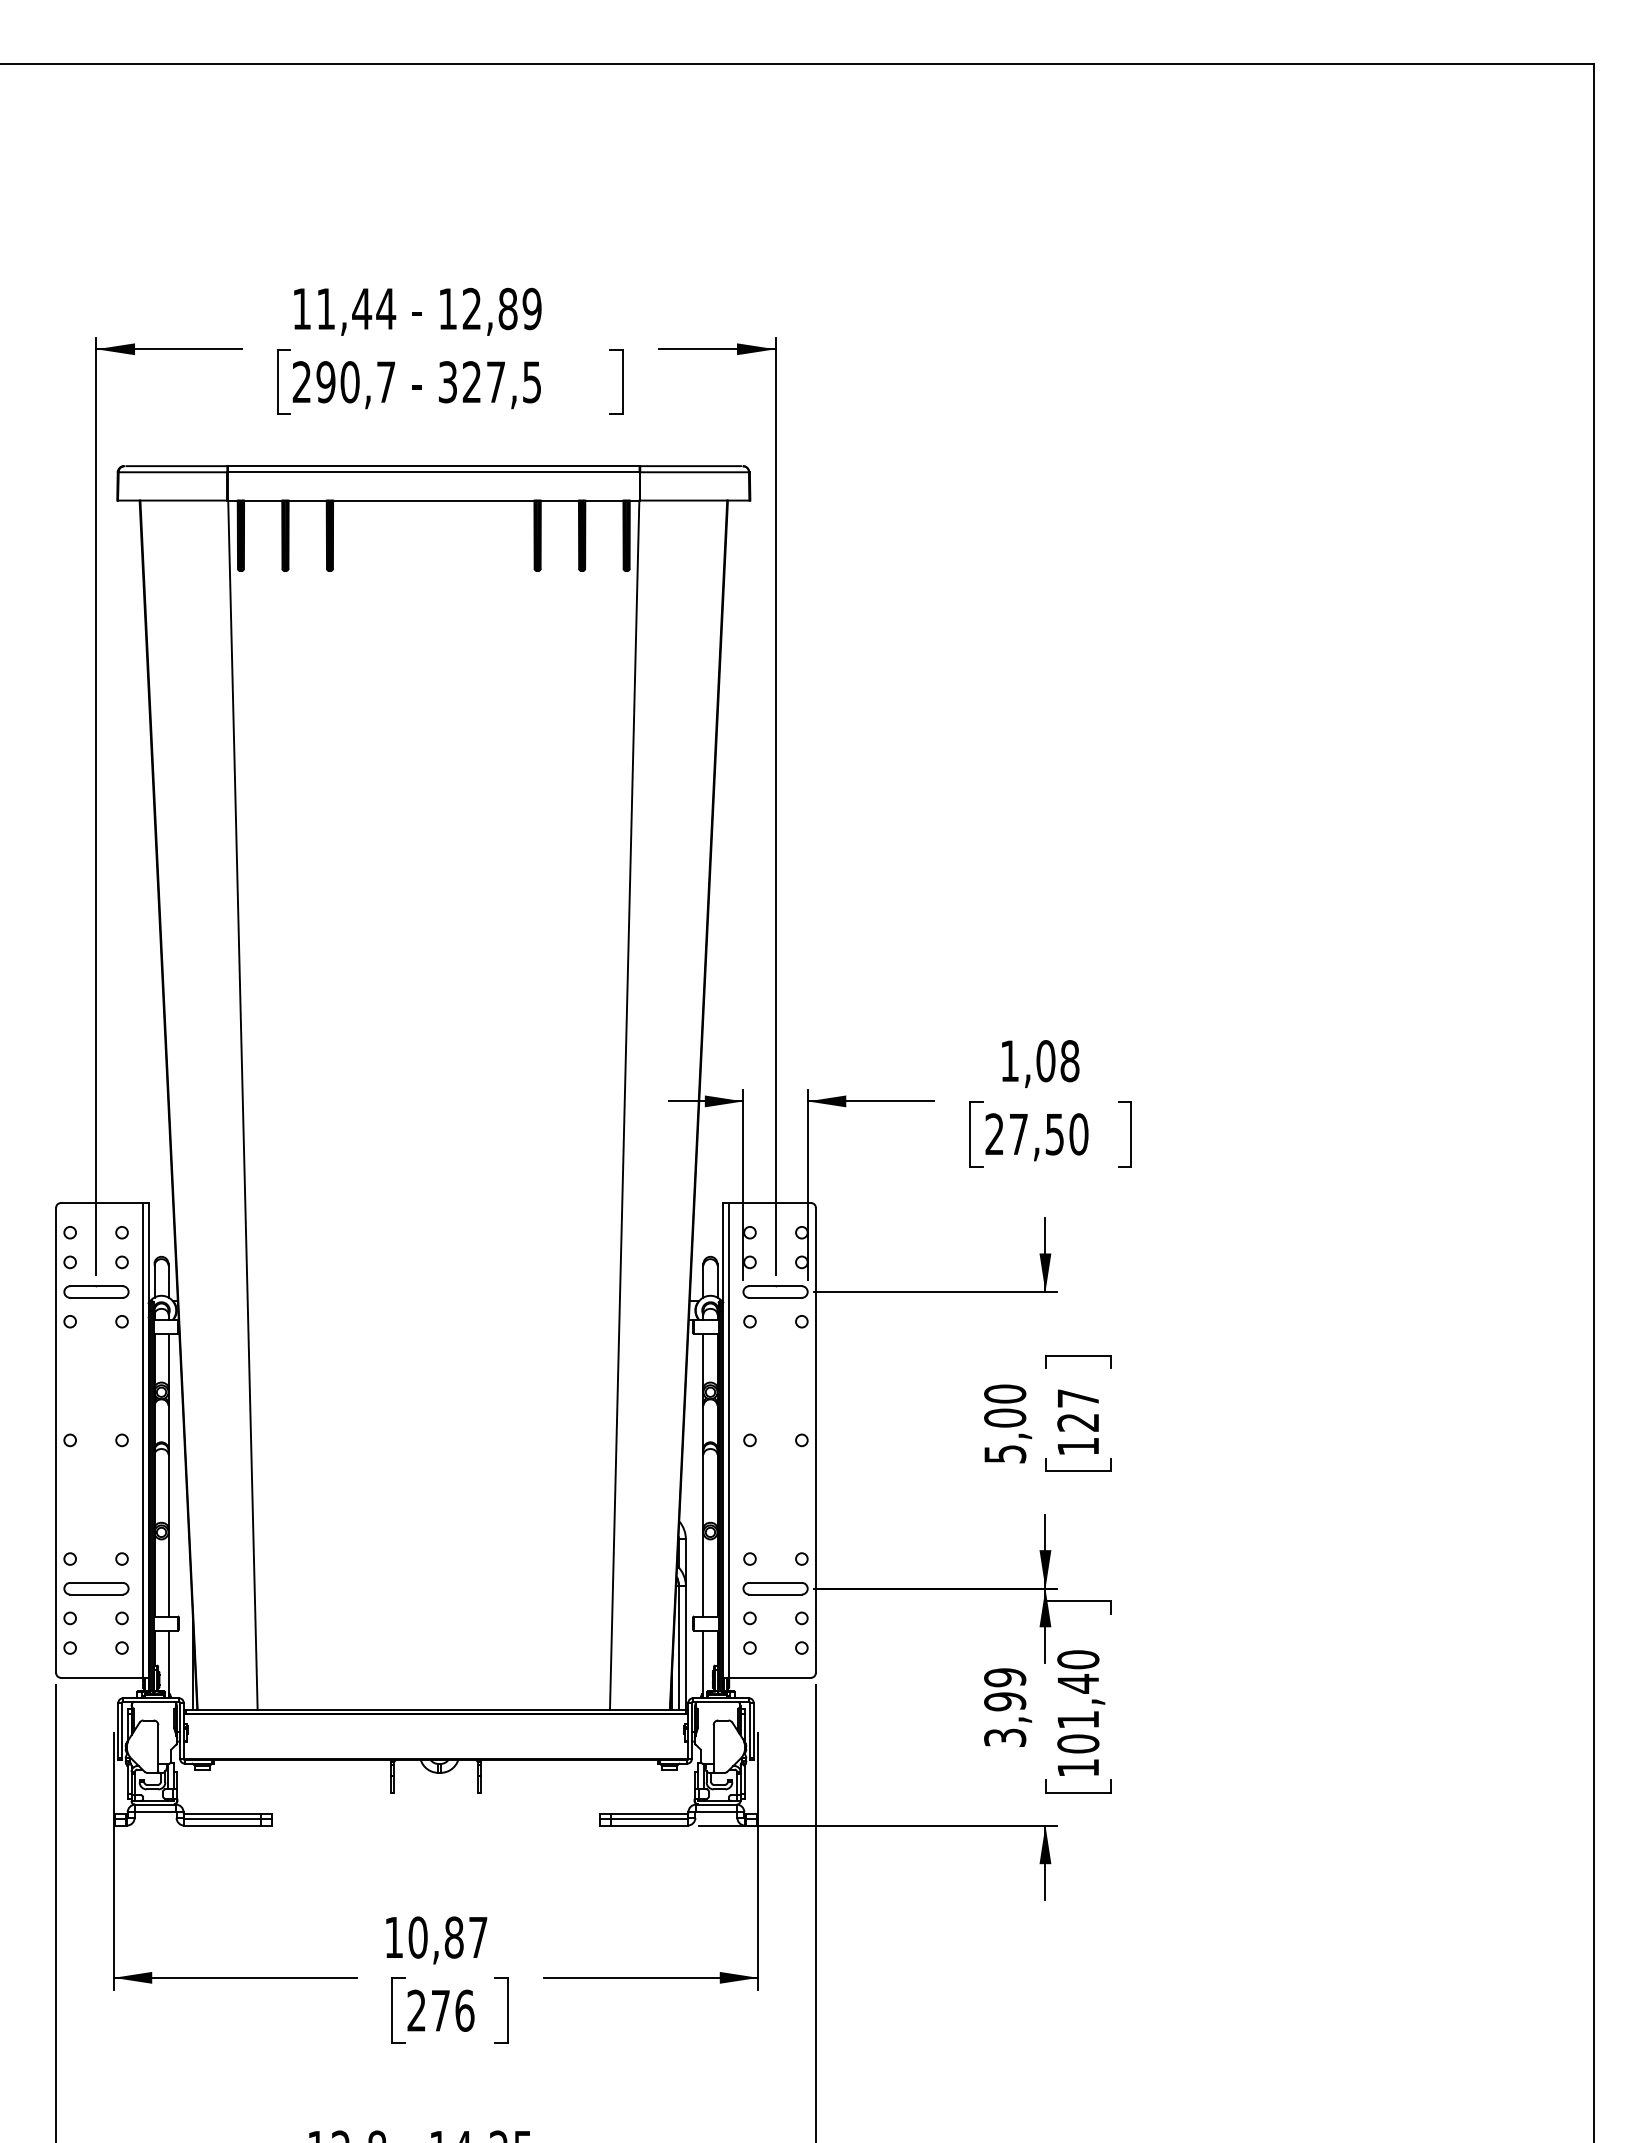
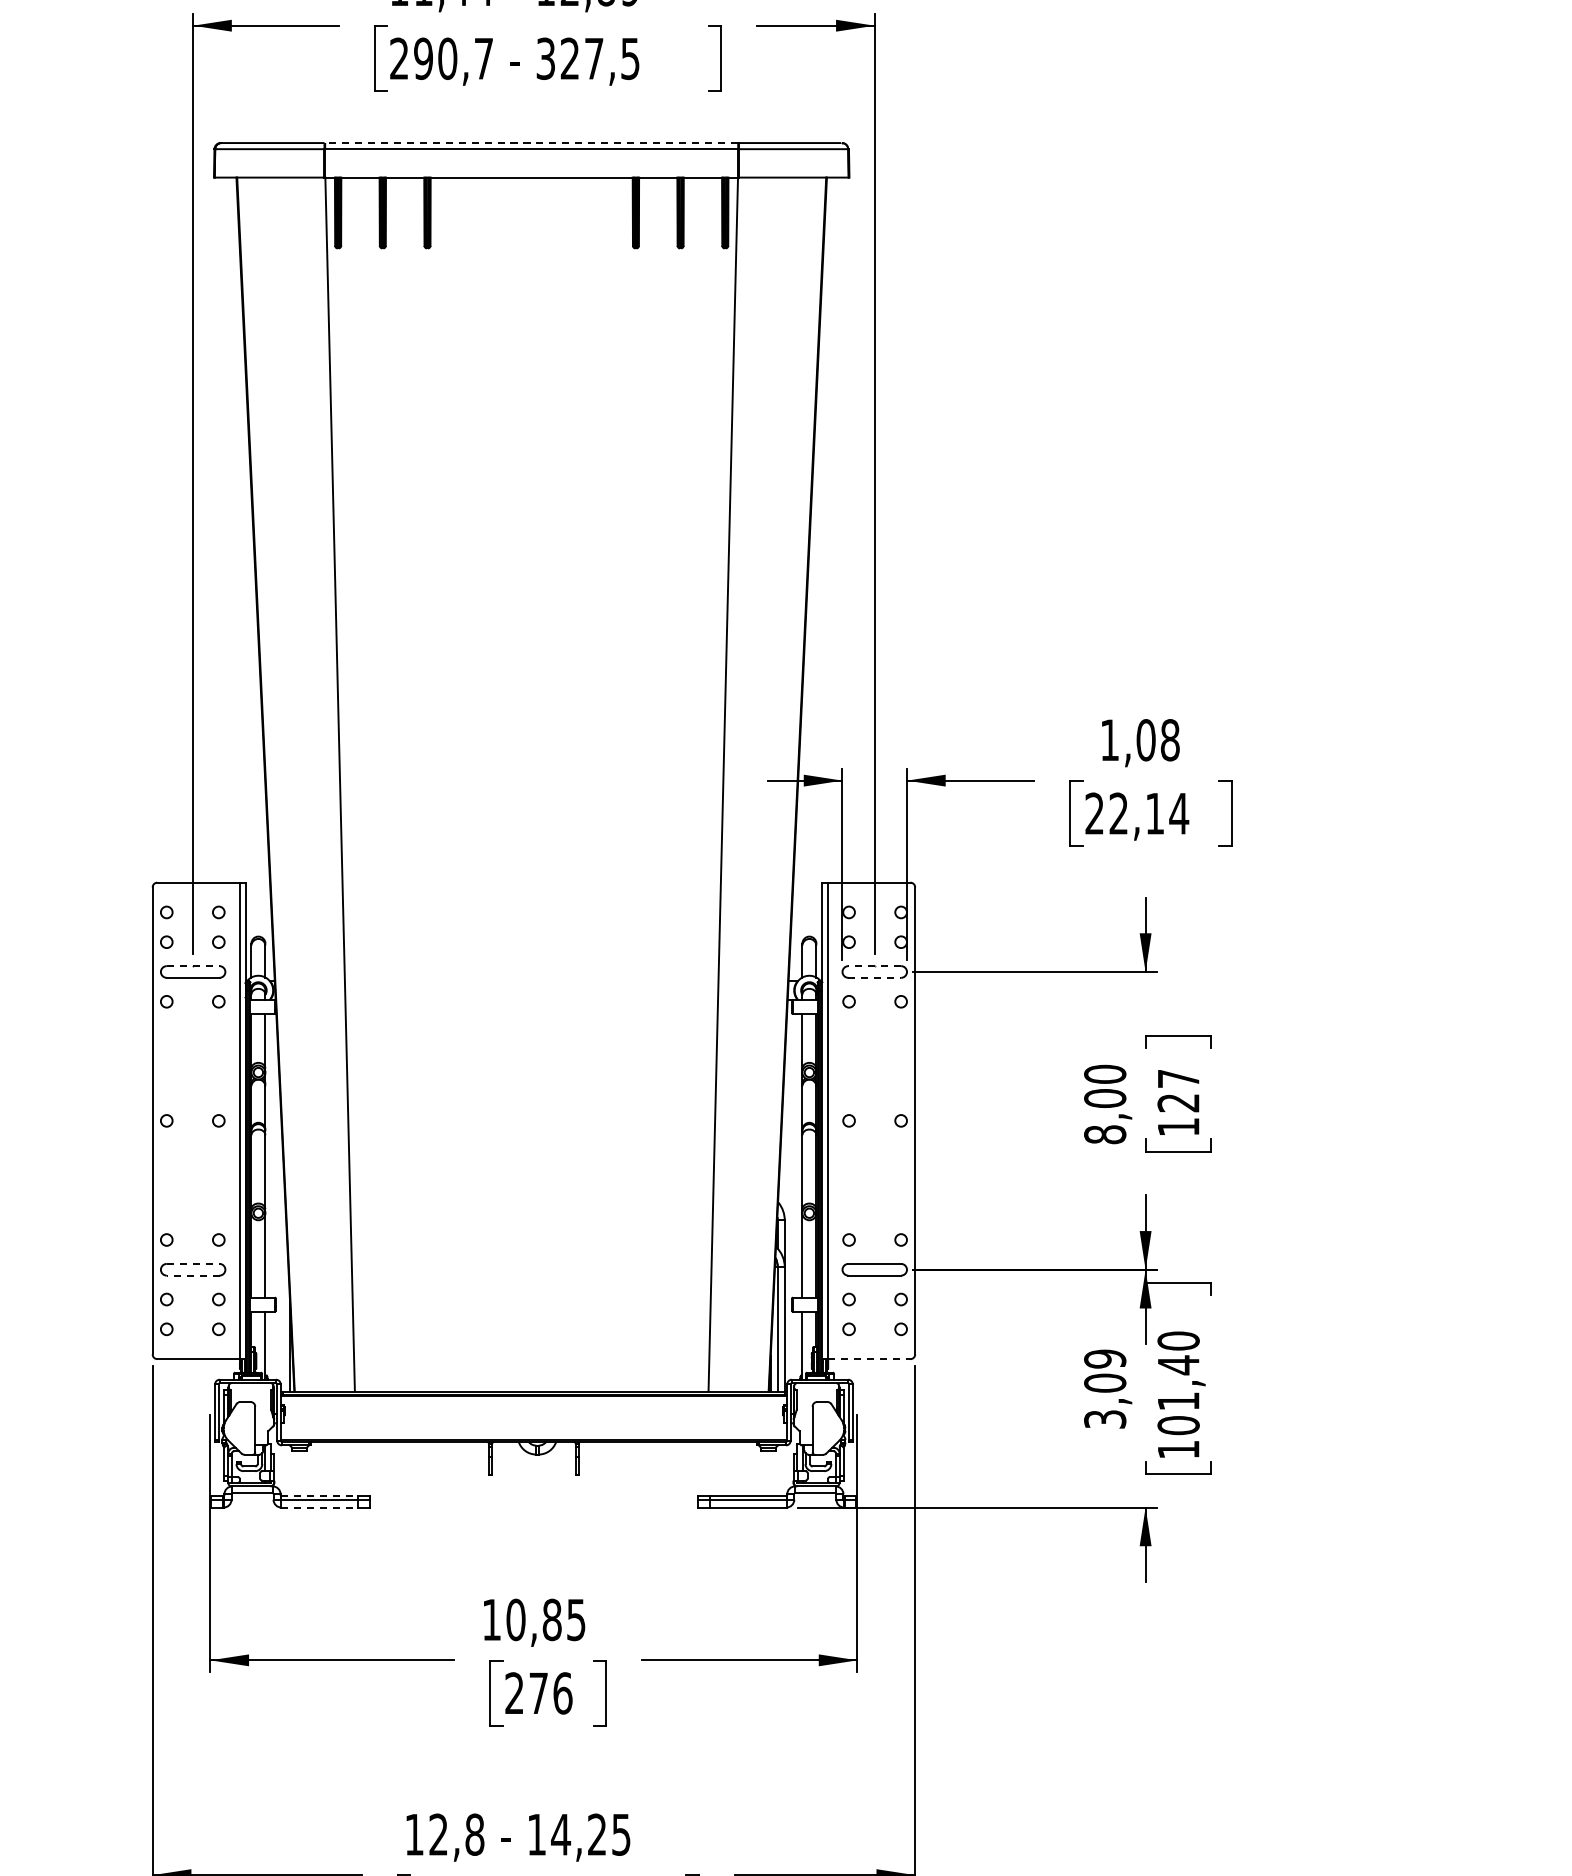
line: (433, 466) -> (531, 143), solid -> dashed
text: (1048, 1134) -> (1148, 813), 27,50 -> 22,14
line: (96, 1286) -> (193, 966), solid -> dashed
line: (775, 1286) -> (874, 966), solid -> dashed
line: (776, 1297) -> (875, 977), solid -> dashed
text: (1005, 1453) -> (1105, 1134), 5,00 -> 8,00
line: (96, 1582) -> (193, 1263), solid -> dashed
line: (95, 1594) -> (192, 1275), solid -> dashed
line: (770, 1677) -> (869, 1358), solid -> dashed
text: (1005, 1701) -> (1105, 1382), 3,99 -> 3,09
line: (223, 1813) -> (320, 1495), solid -> dashed
line: (223, 1825) -> (320, 1507), solid -> dashed
text: (478, 1937) -> (576, 1619), 10,87 -> 10,85

